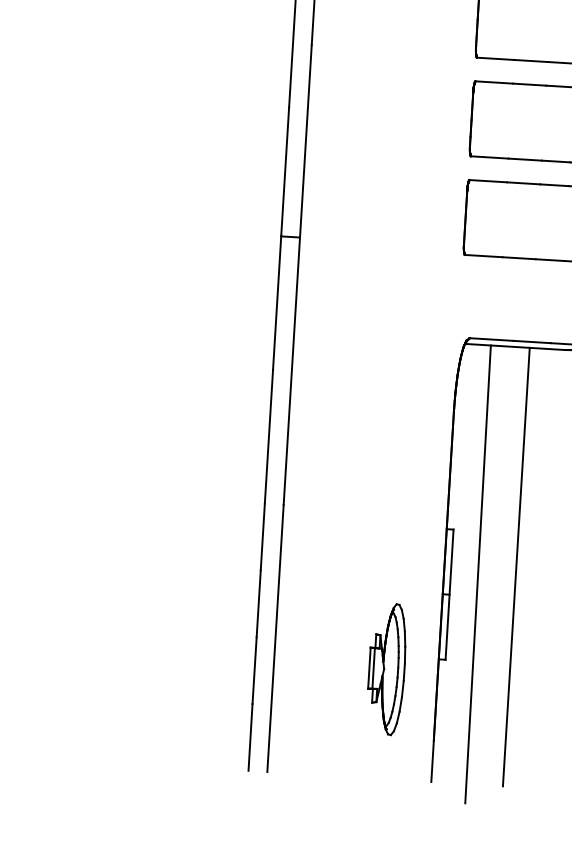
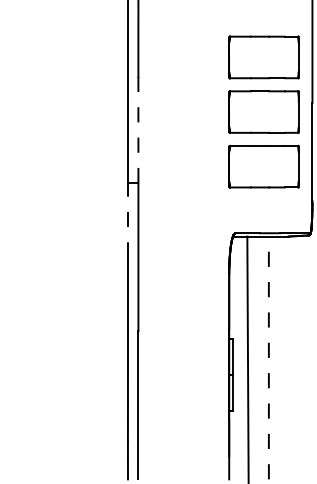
line: (306, 141) -> (138, 130), solid -> dashed
line: (278, 303) -> (128, 220), solid -> dashed
line: (515, 566) -> (268, 357), solid -> dashed
part: (386, 668) -> (200, 418), removed

